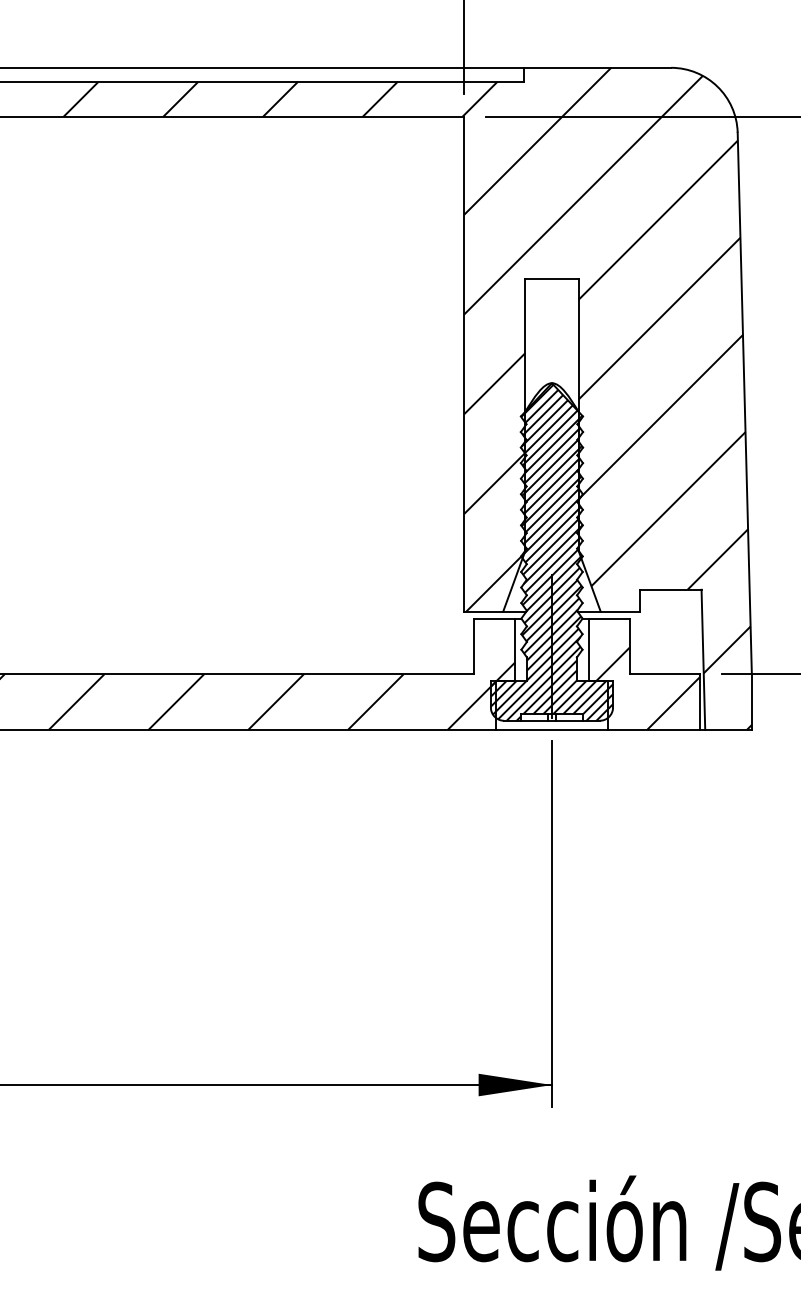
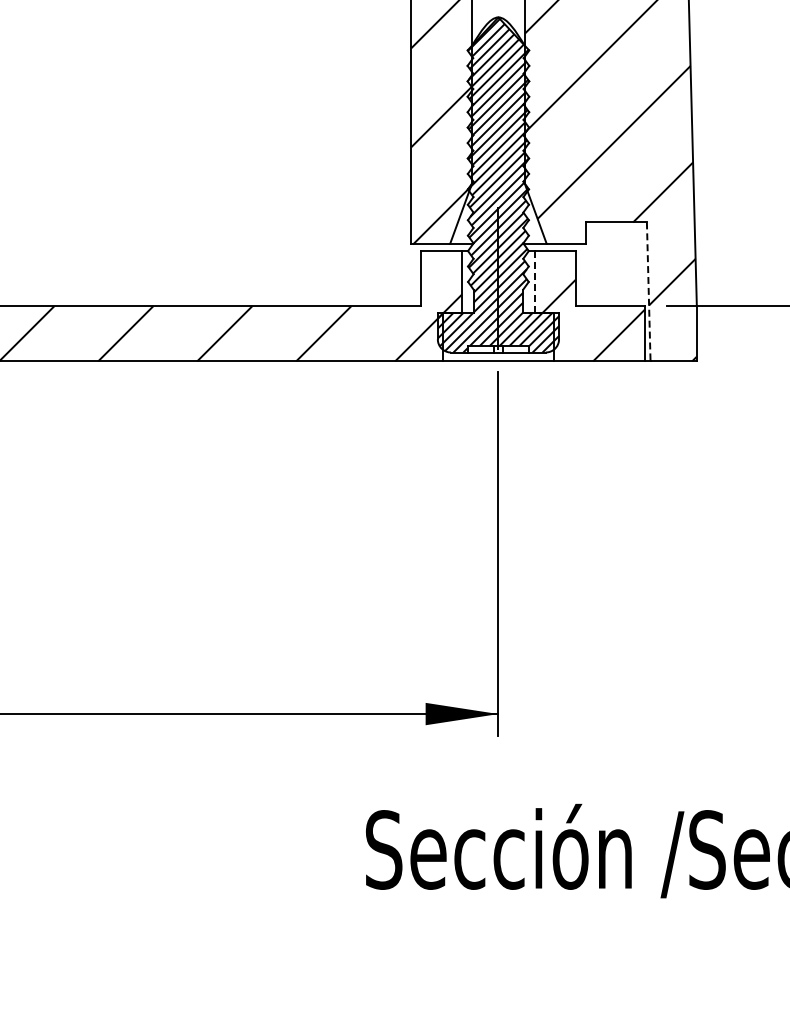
line: (588, 650) -> (534, 282), solid -> dashed
line: (703, 659) -> (648, 291), solid -> dashed

